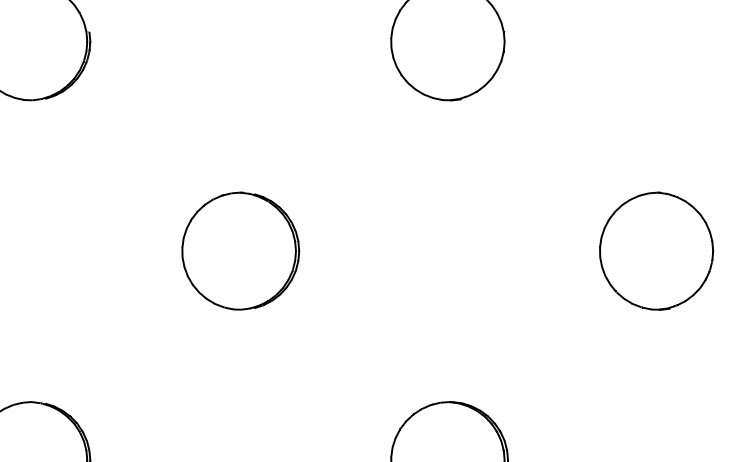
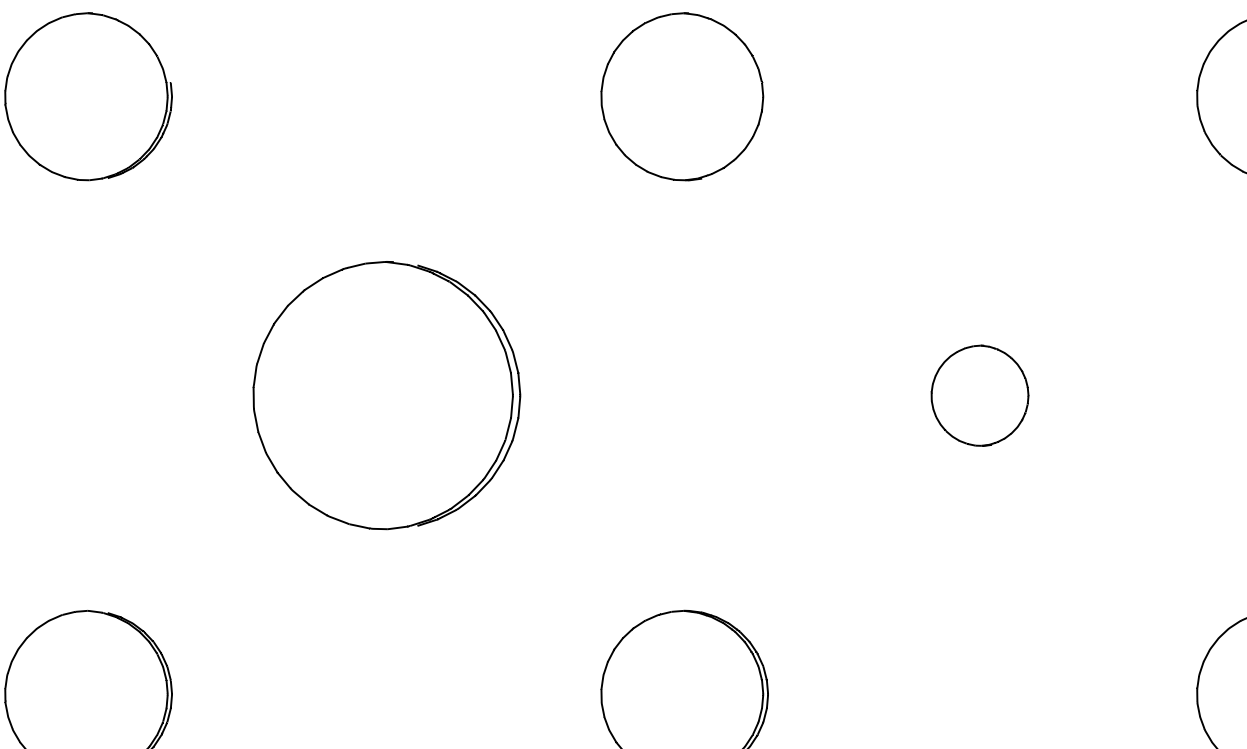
part: (240, 251) -> (386, 395), size x1.6
part: (656, 251) -> (979, 395), size x0.6

